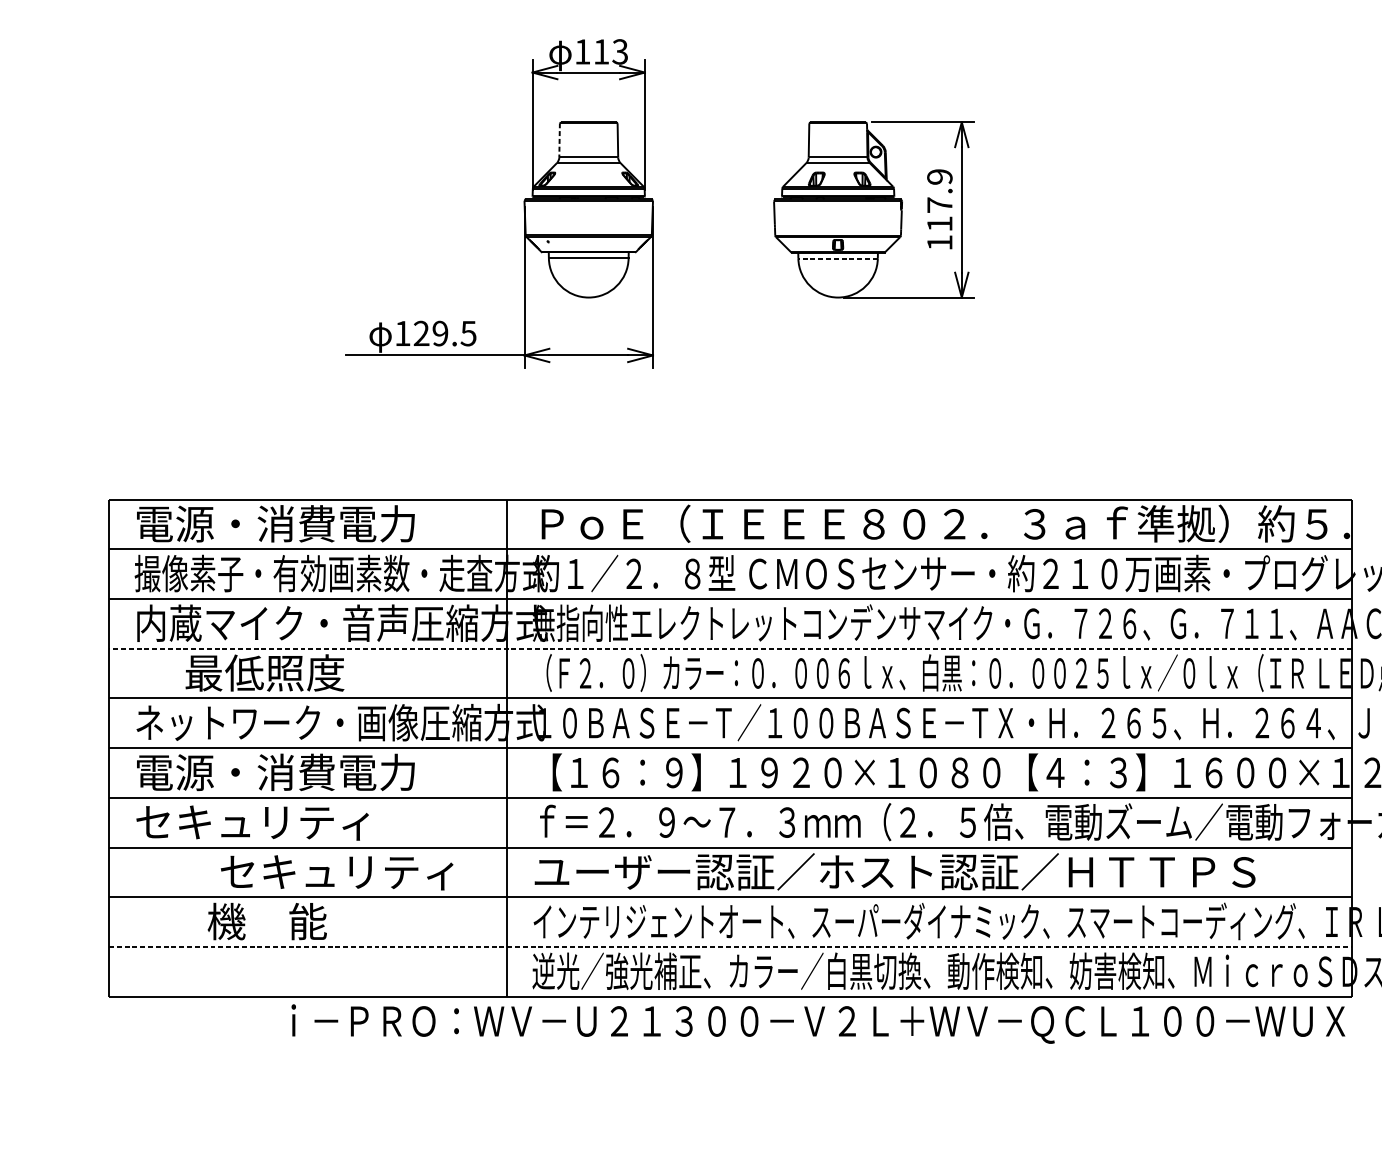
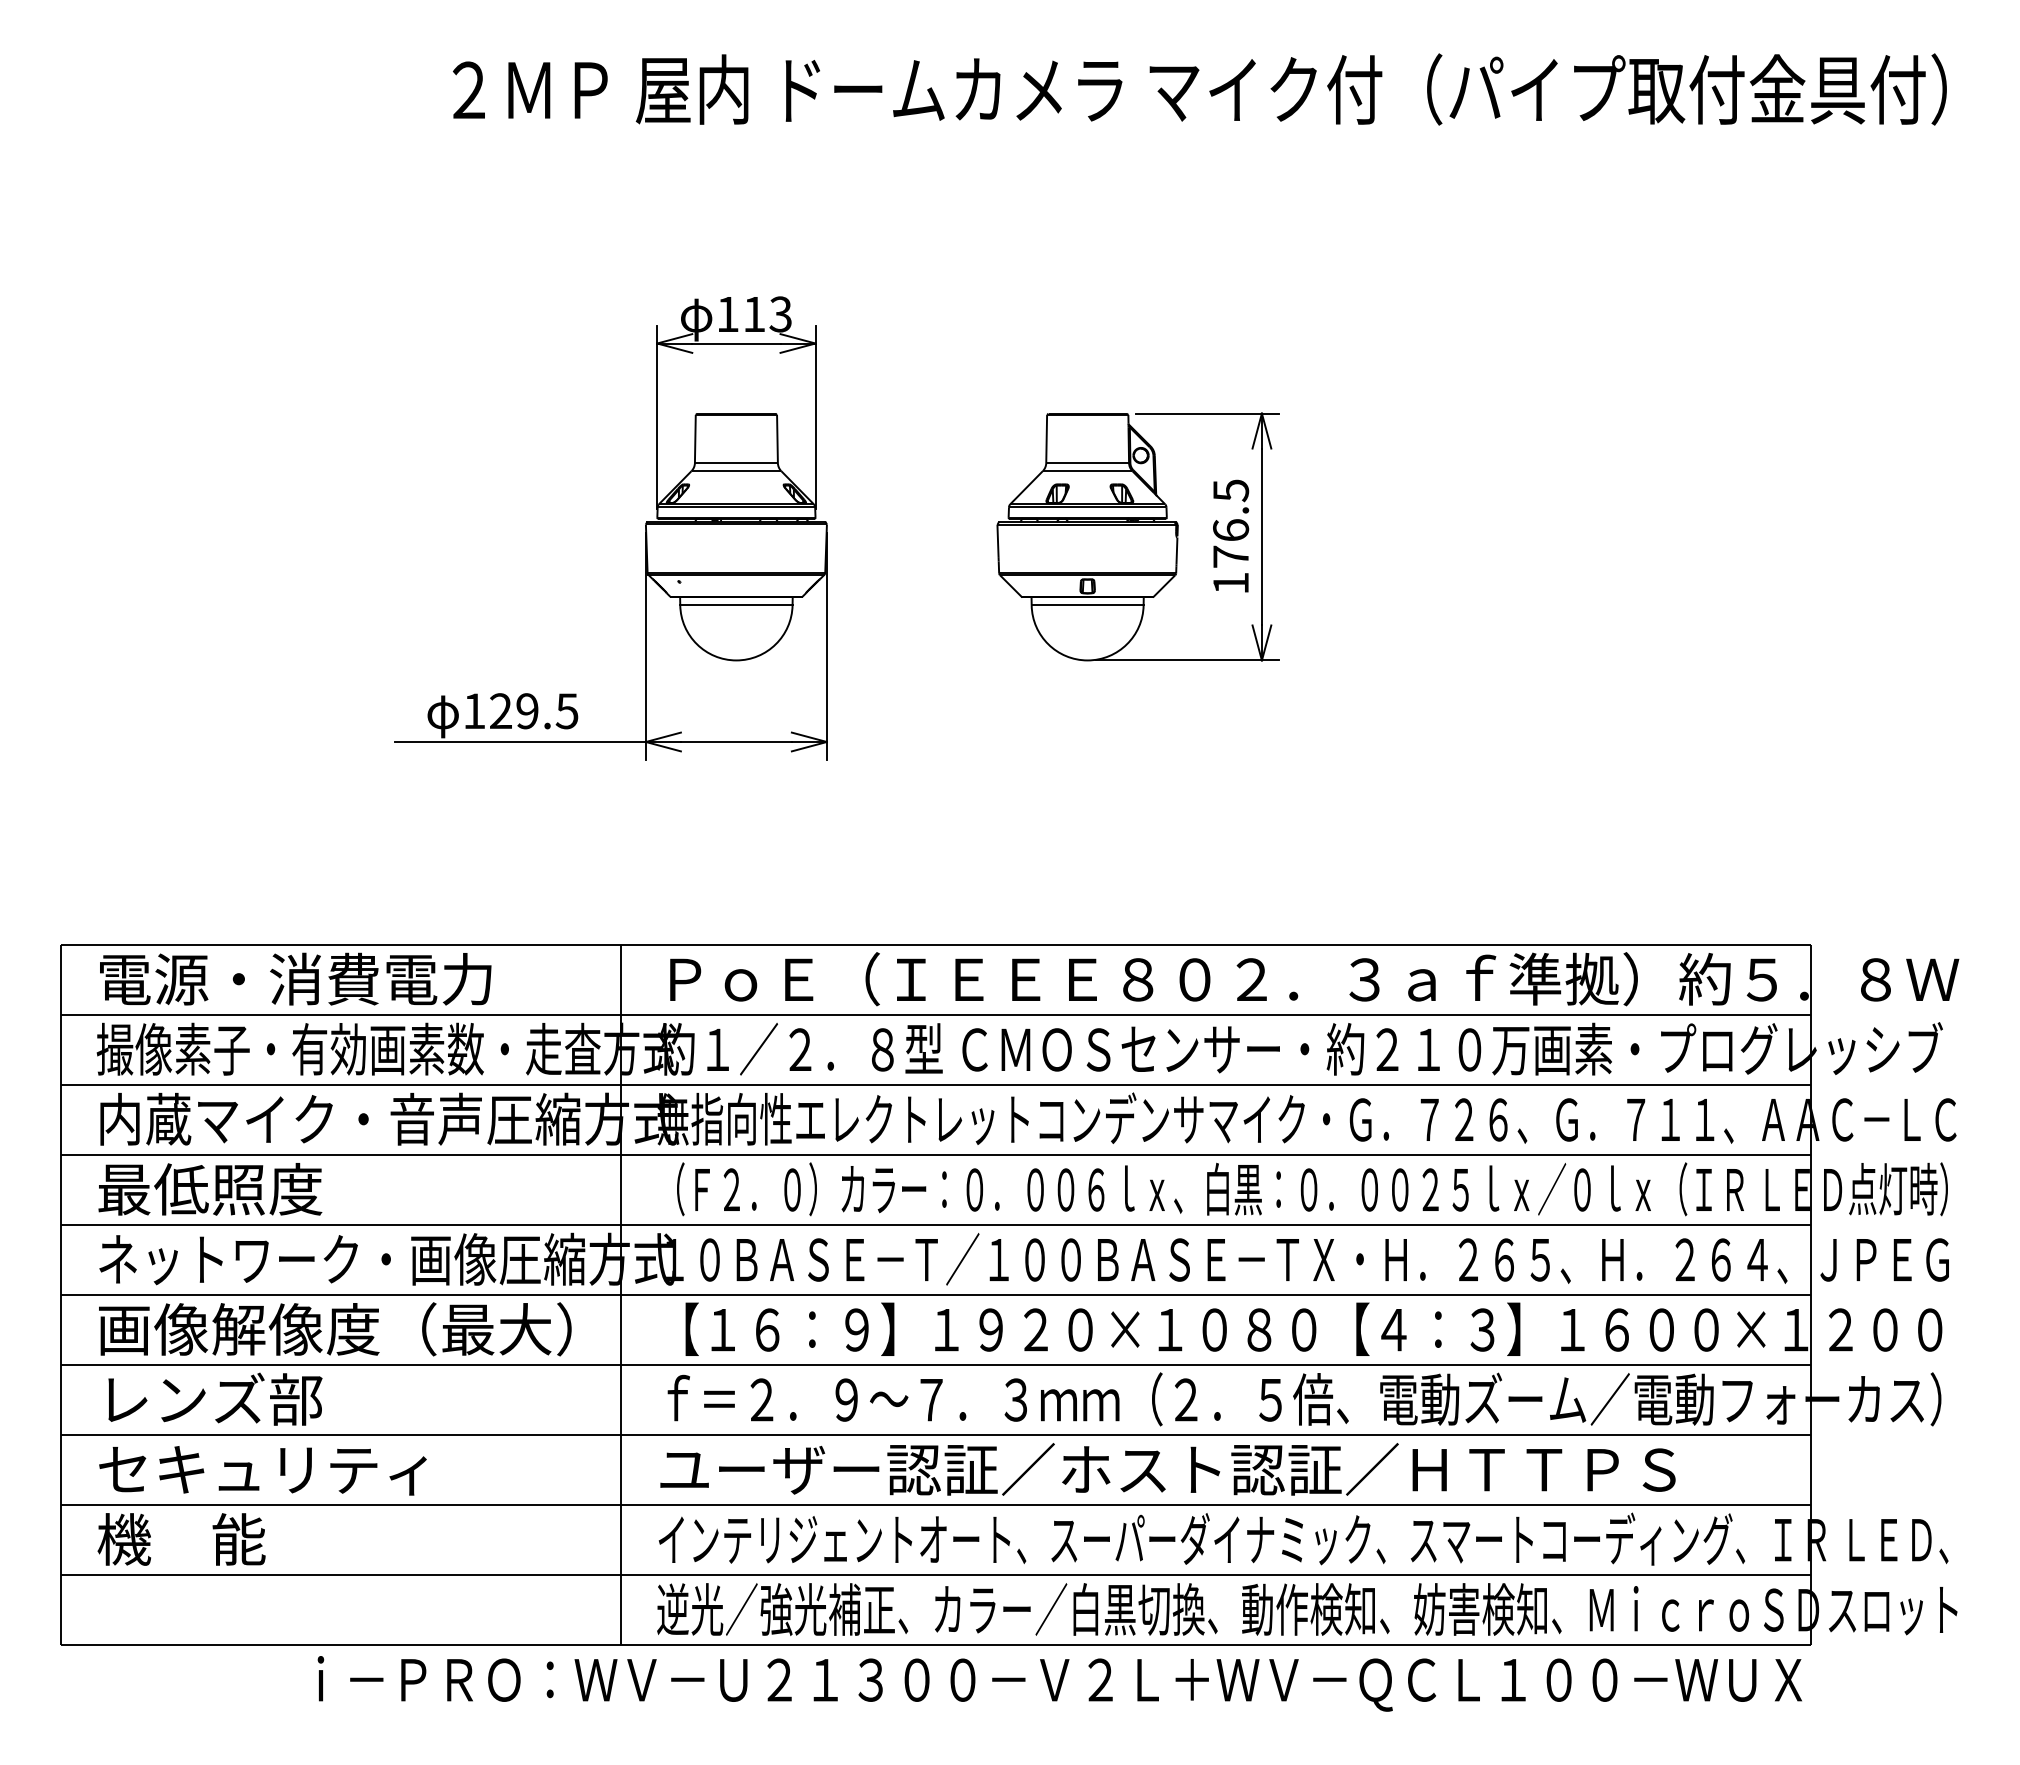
line: (559, 140) -> (695, 439), dashed -> solid
text: (940, 200) -> (1231, 523), 117.9 -> 176.5
line: (837, 258) -> (1087, 605), dashed -> solid
line: (730, 649) -> (935, 1155), dashed -> solid
text: (265, 673) -> (210, 1189), moved
text: (304, 772) -> (335, 1329), 電源・消費電力 -> 画像解像度（最大）
text: (252, 821) -> (262, 1398), セキュリティ -> レンズ部
text: (336, 872) -> (262, 1470), moved
text: (267, 921) -> (181, 1539), moved
line: (730, 947) -> (936, 1575), dashed -> solid

